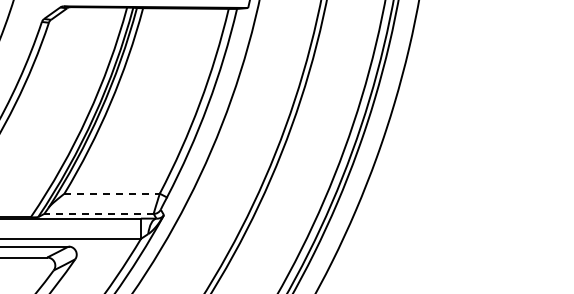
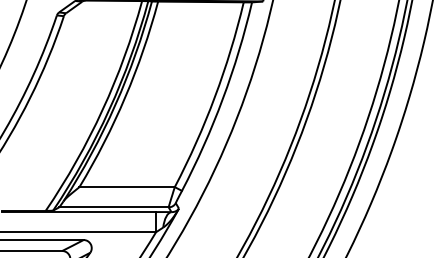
line: (112, 193) -> (127, 186), dashed -> solid
line: (98, 213) -> (113, 206), dashed -> solid

